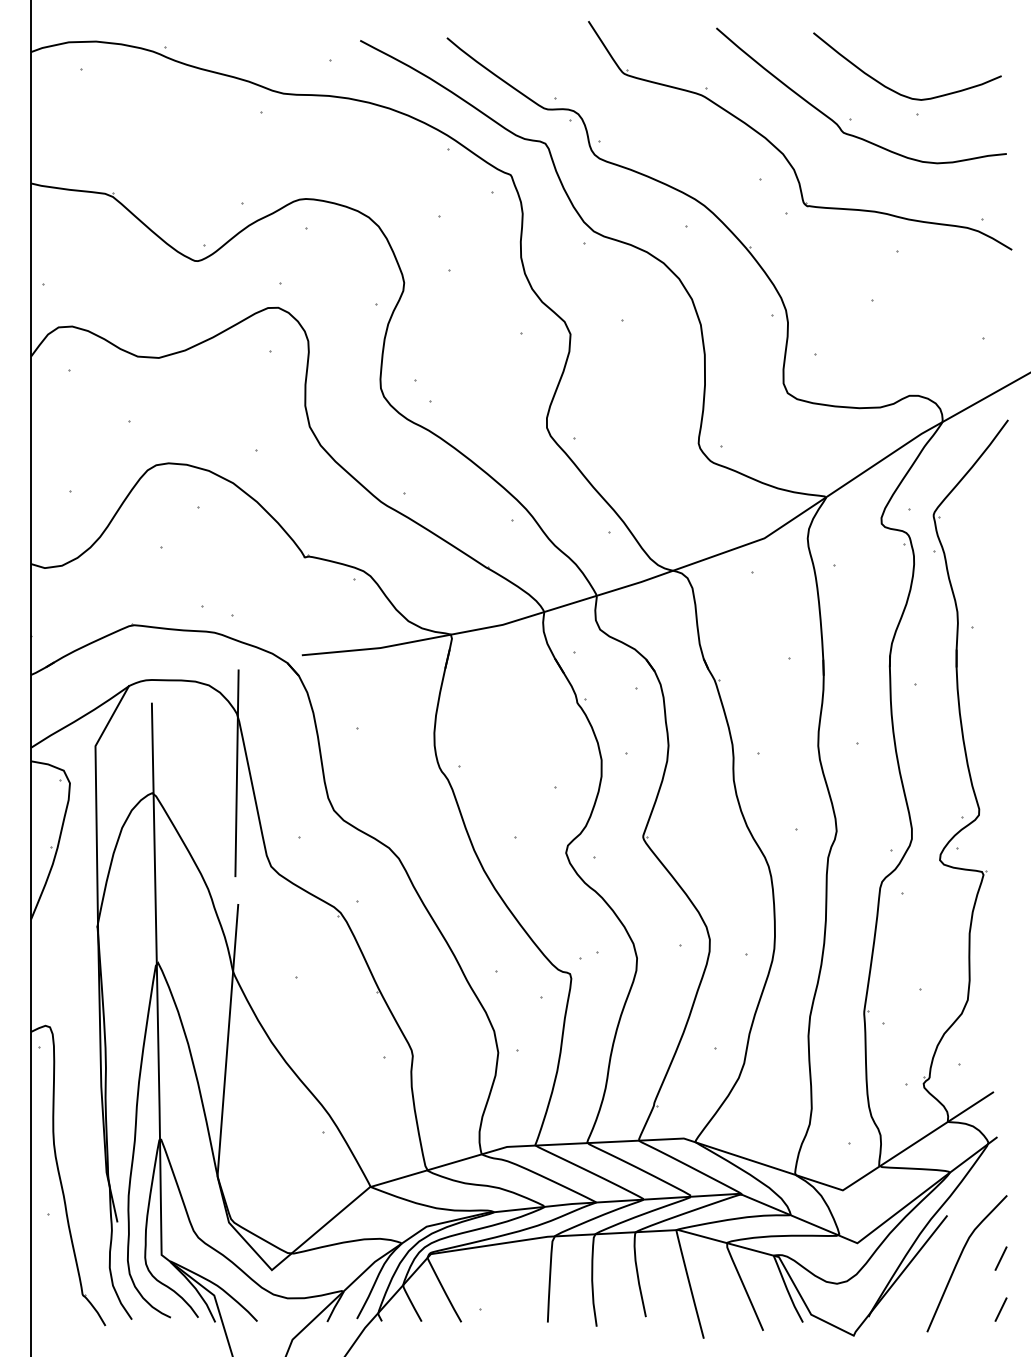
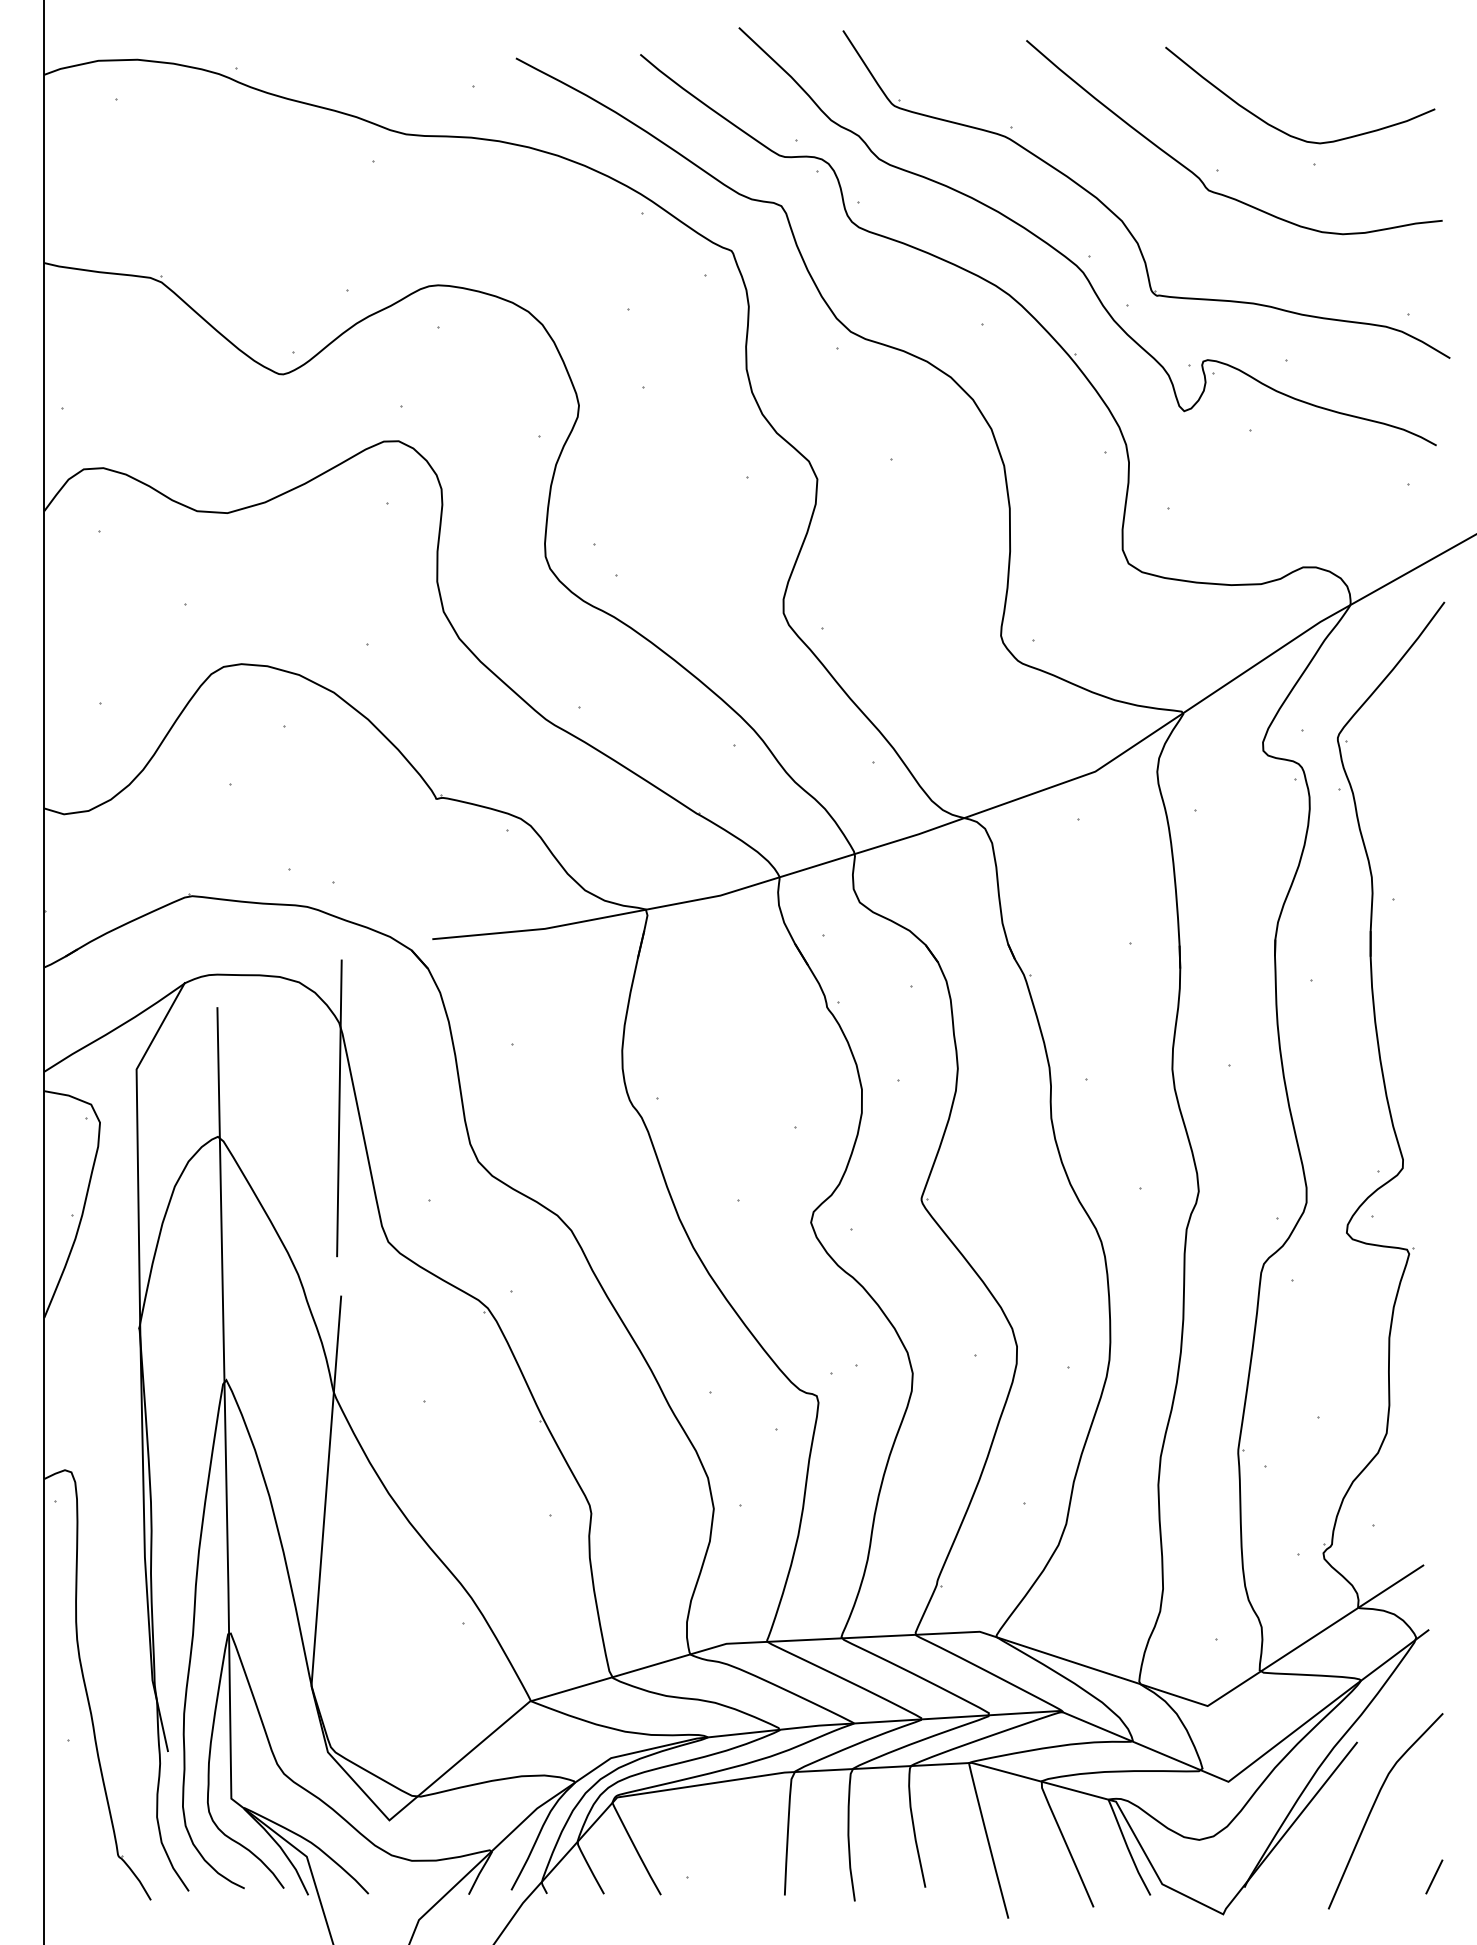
part: (747, 180) -> (1070, 258), added
line: (1000, 1258) -> (1433, 1803), removed

